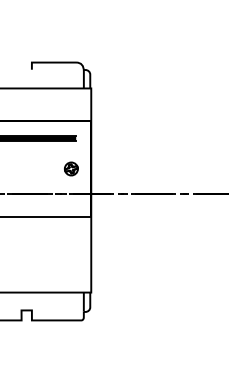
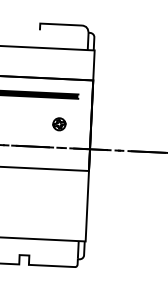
part: (71, 168) -> (59, 123), moved

